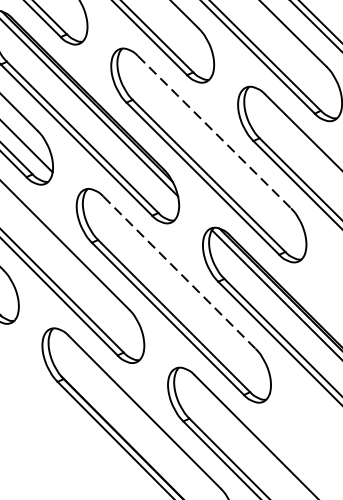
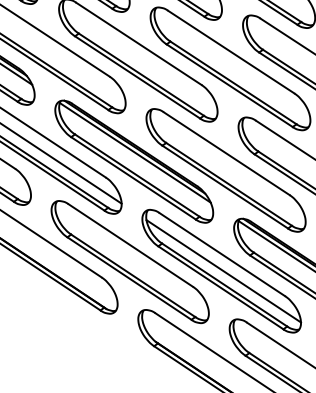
line: (215, 132) -> (227, 153), dashed -> solid
line: (179, 272) -> (222, 254), dashed -> solid
line: (176, 296) -> (223, 271), added

